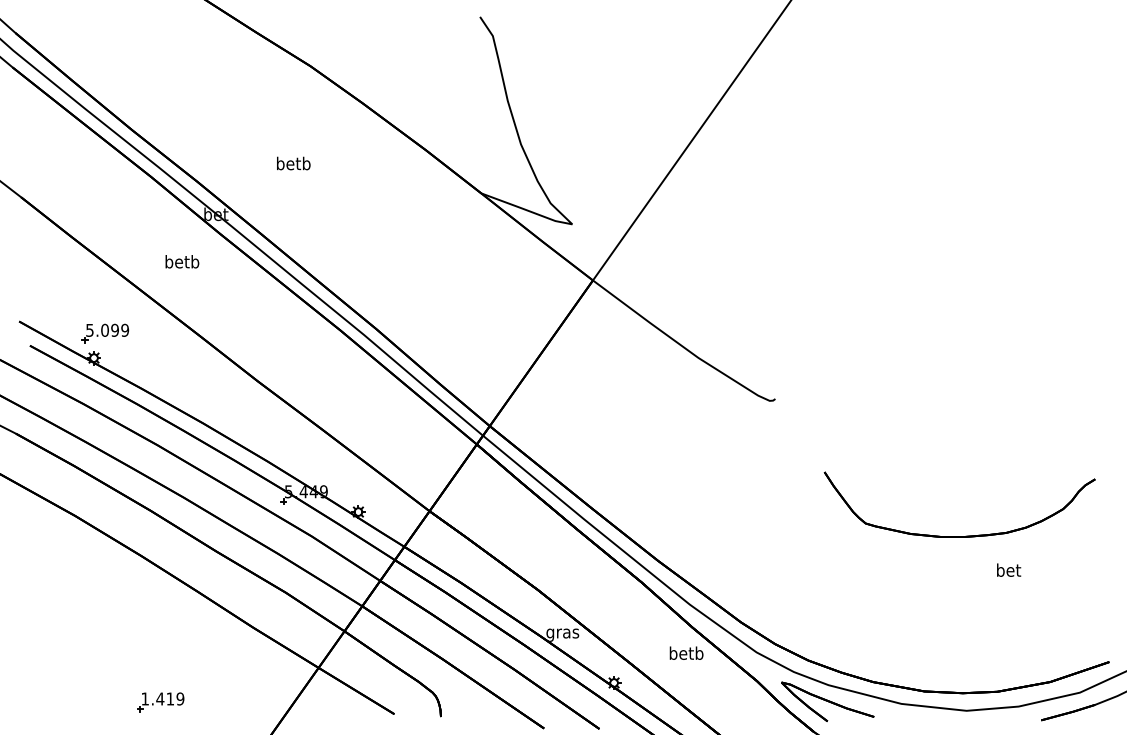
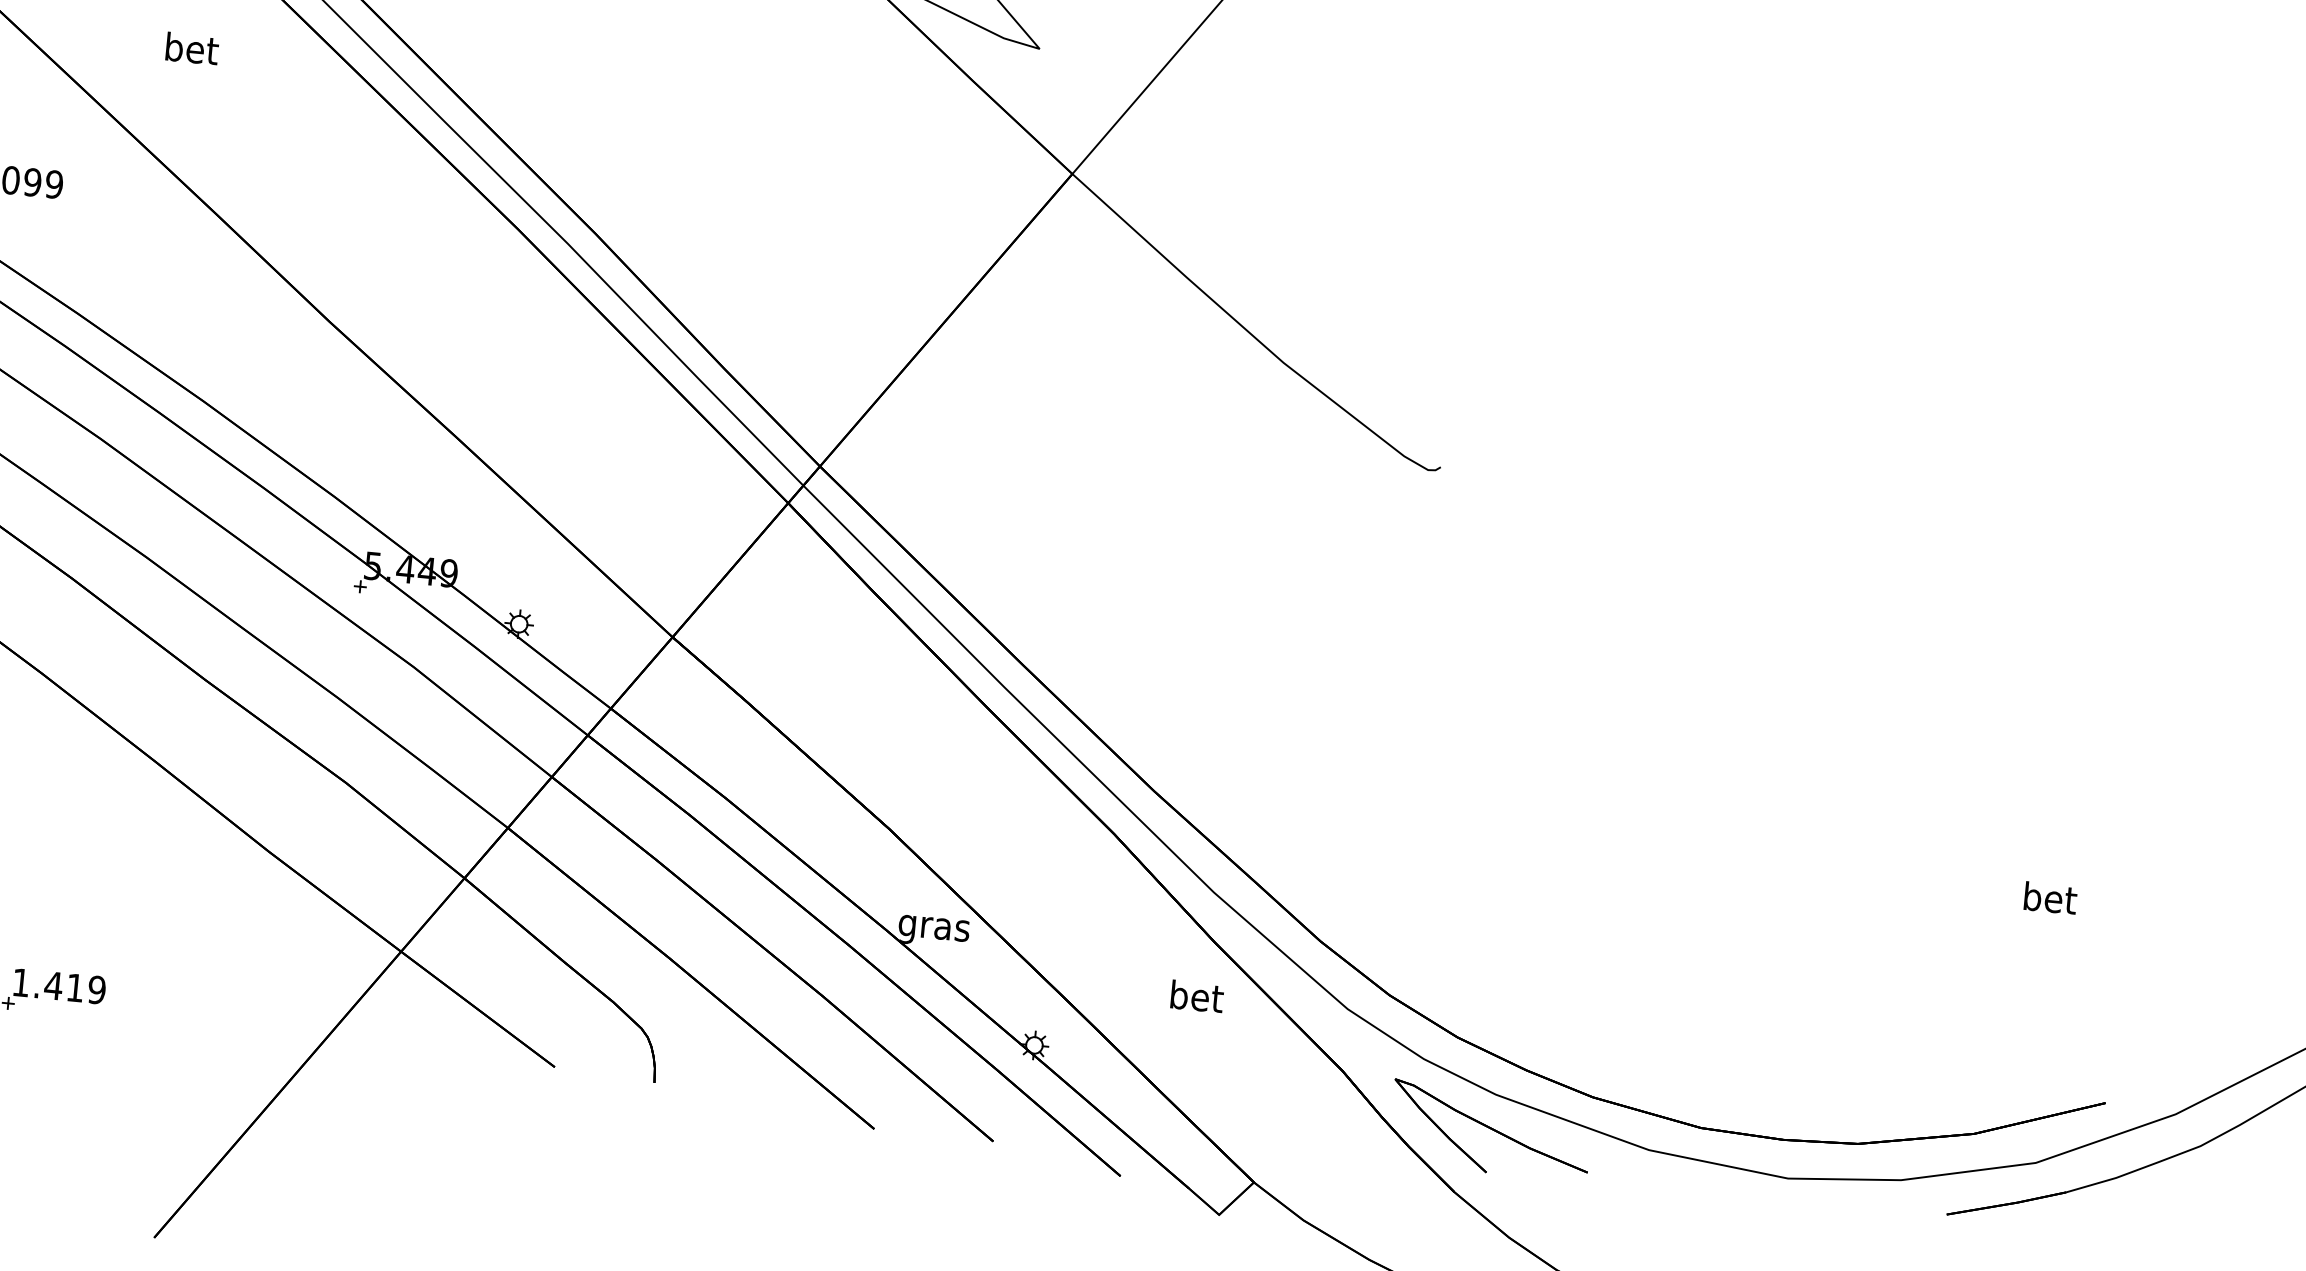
text: (182, 261) -> (192, 48), betb -> bet
part: (966, 535) -> (1824, 800), removed
text: (1009, 569) -> (2051, 896), moved
text: (686, 652) -> (1196, 994), betb -> bet

